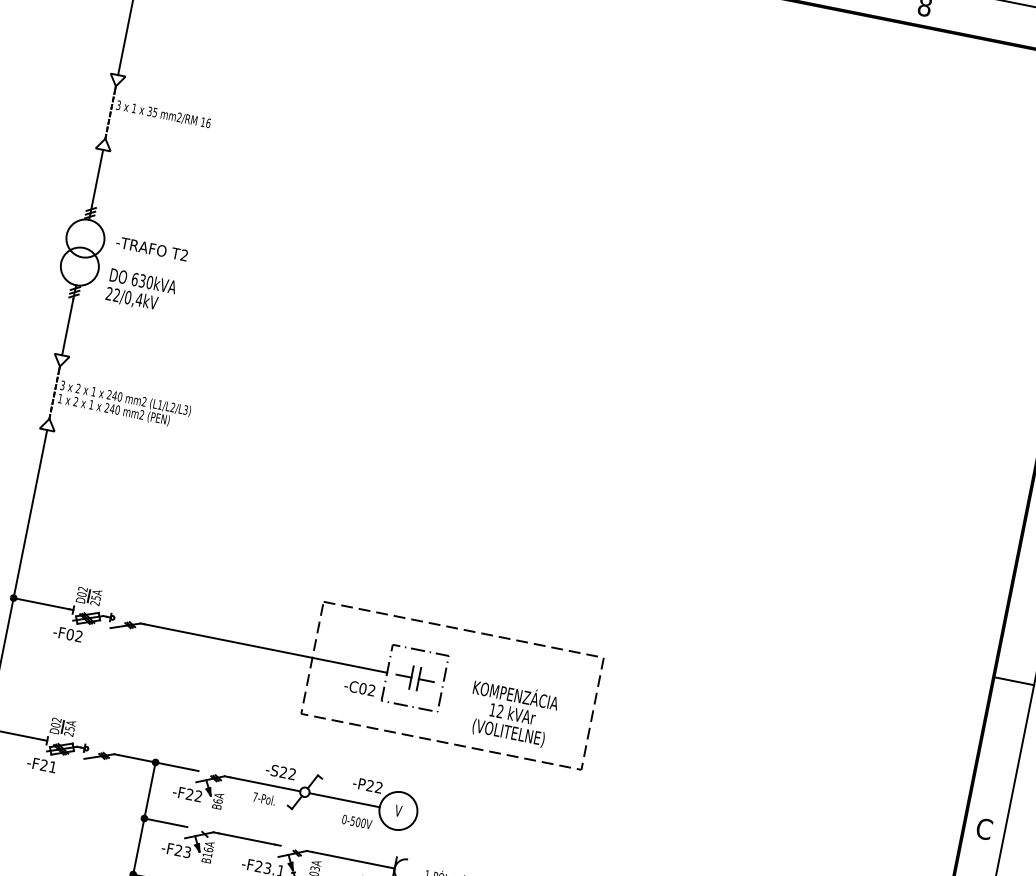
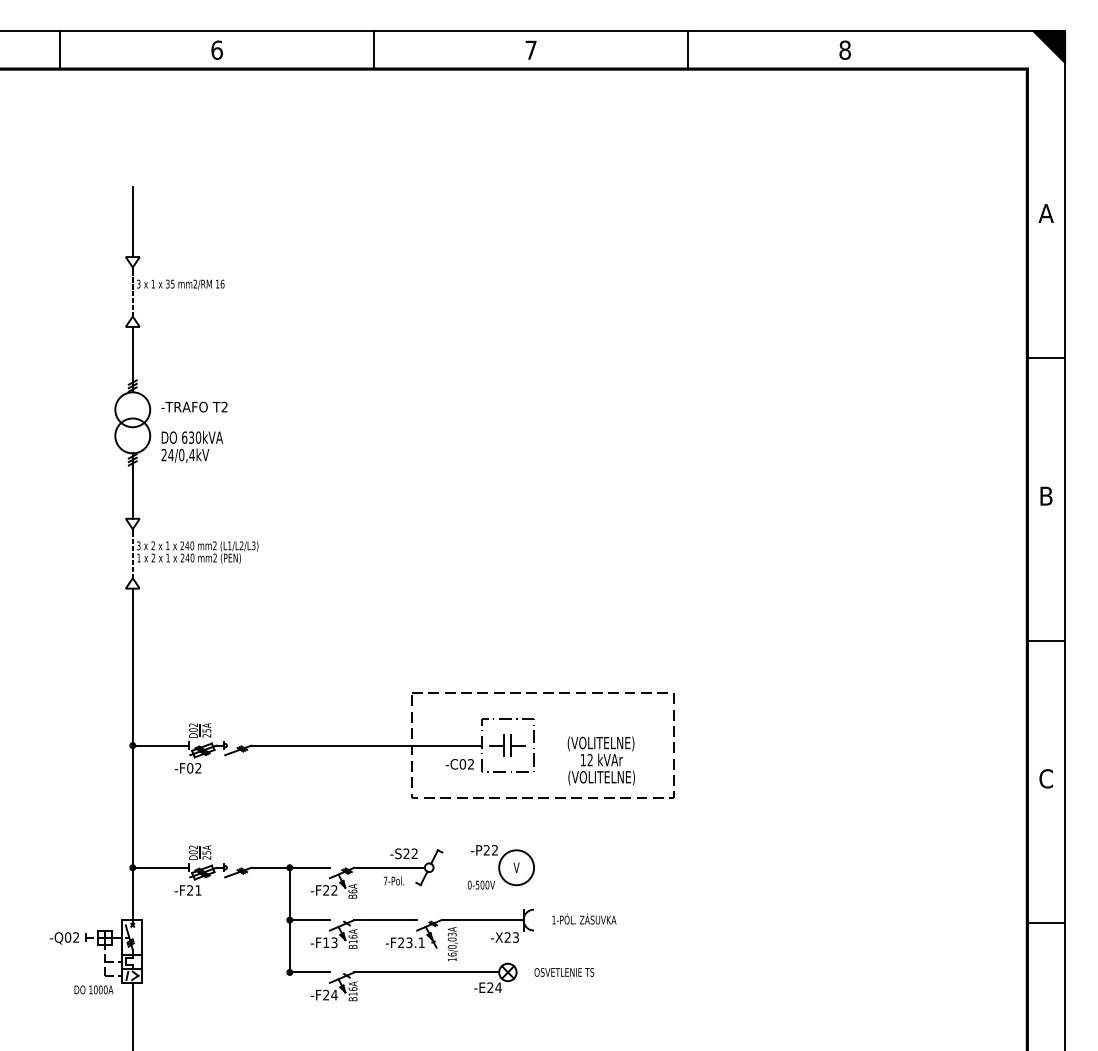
text: (116, 294) -> (170, 454), 22/0,4kV -> 24/0,4kV
text: (516, 695) -> (601, 742), KOMPENZÁCIA -> (VOLITELNE)
line: (344, 799) -> (466, 867), removed
text: (178, 850) -> (326, 942), -F23 -> -F13

